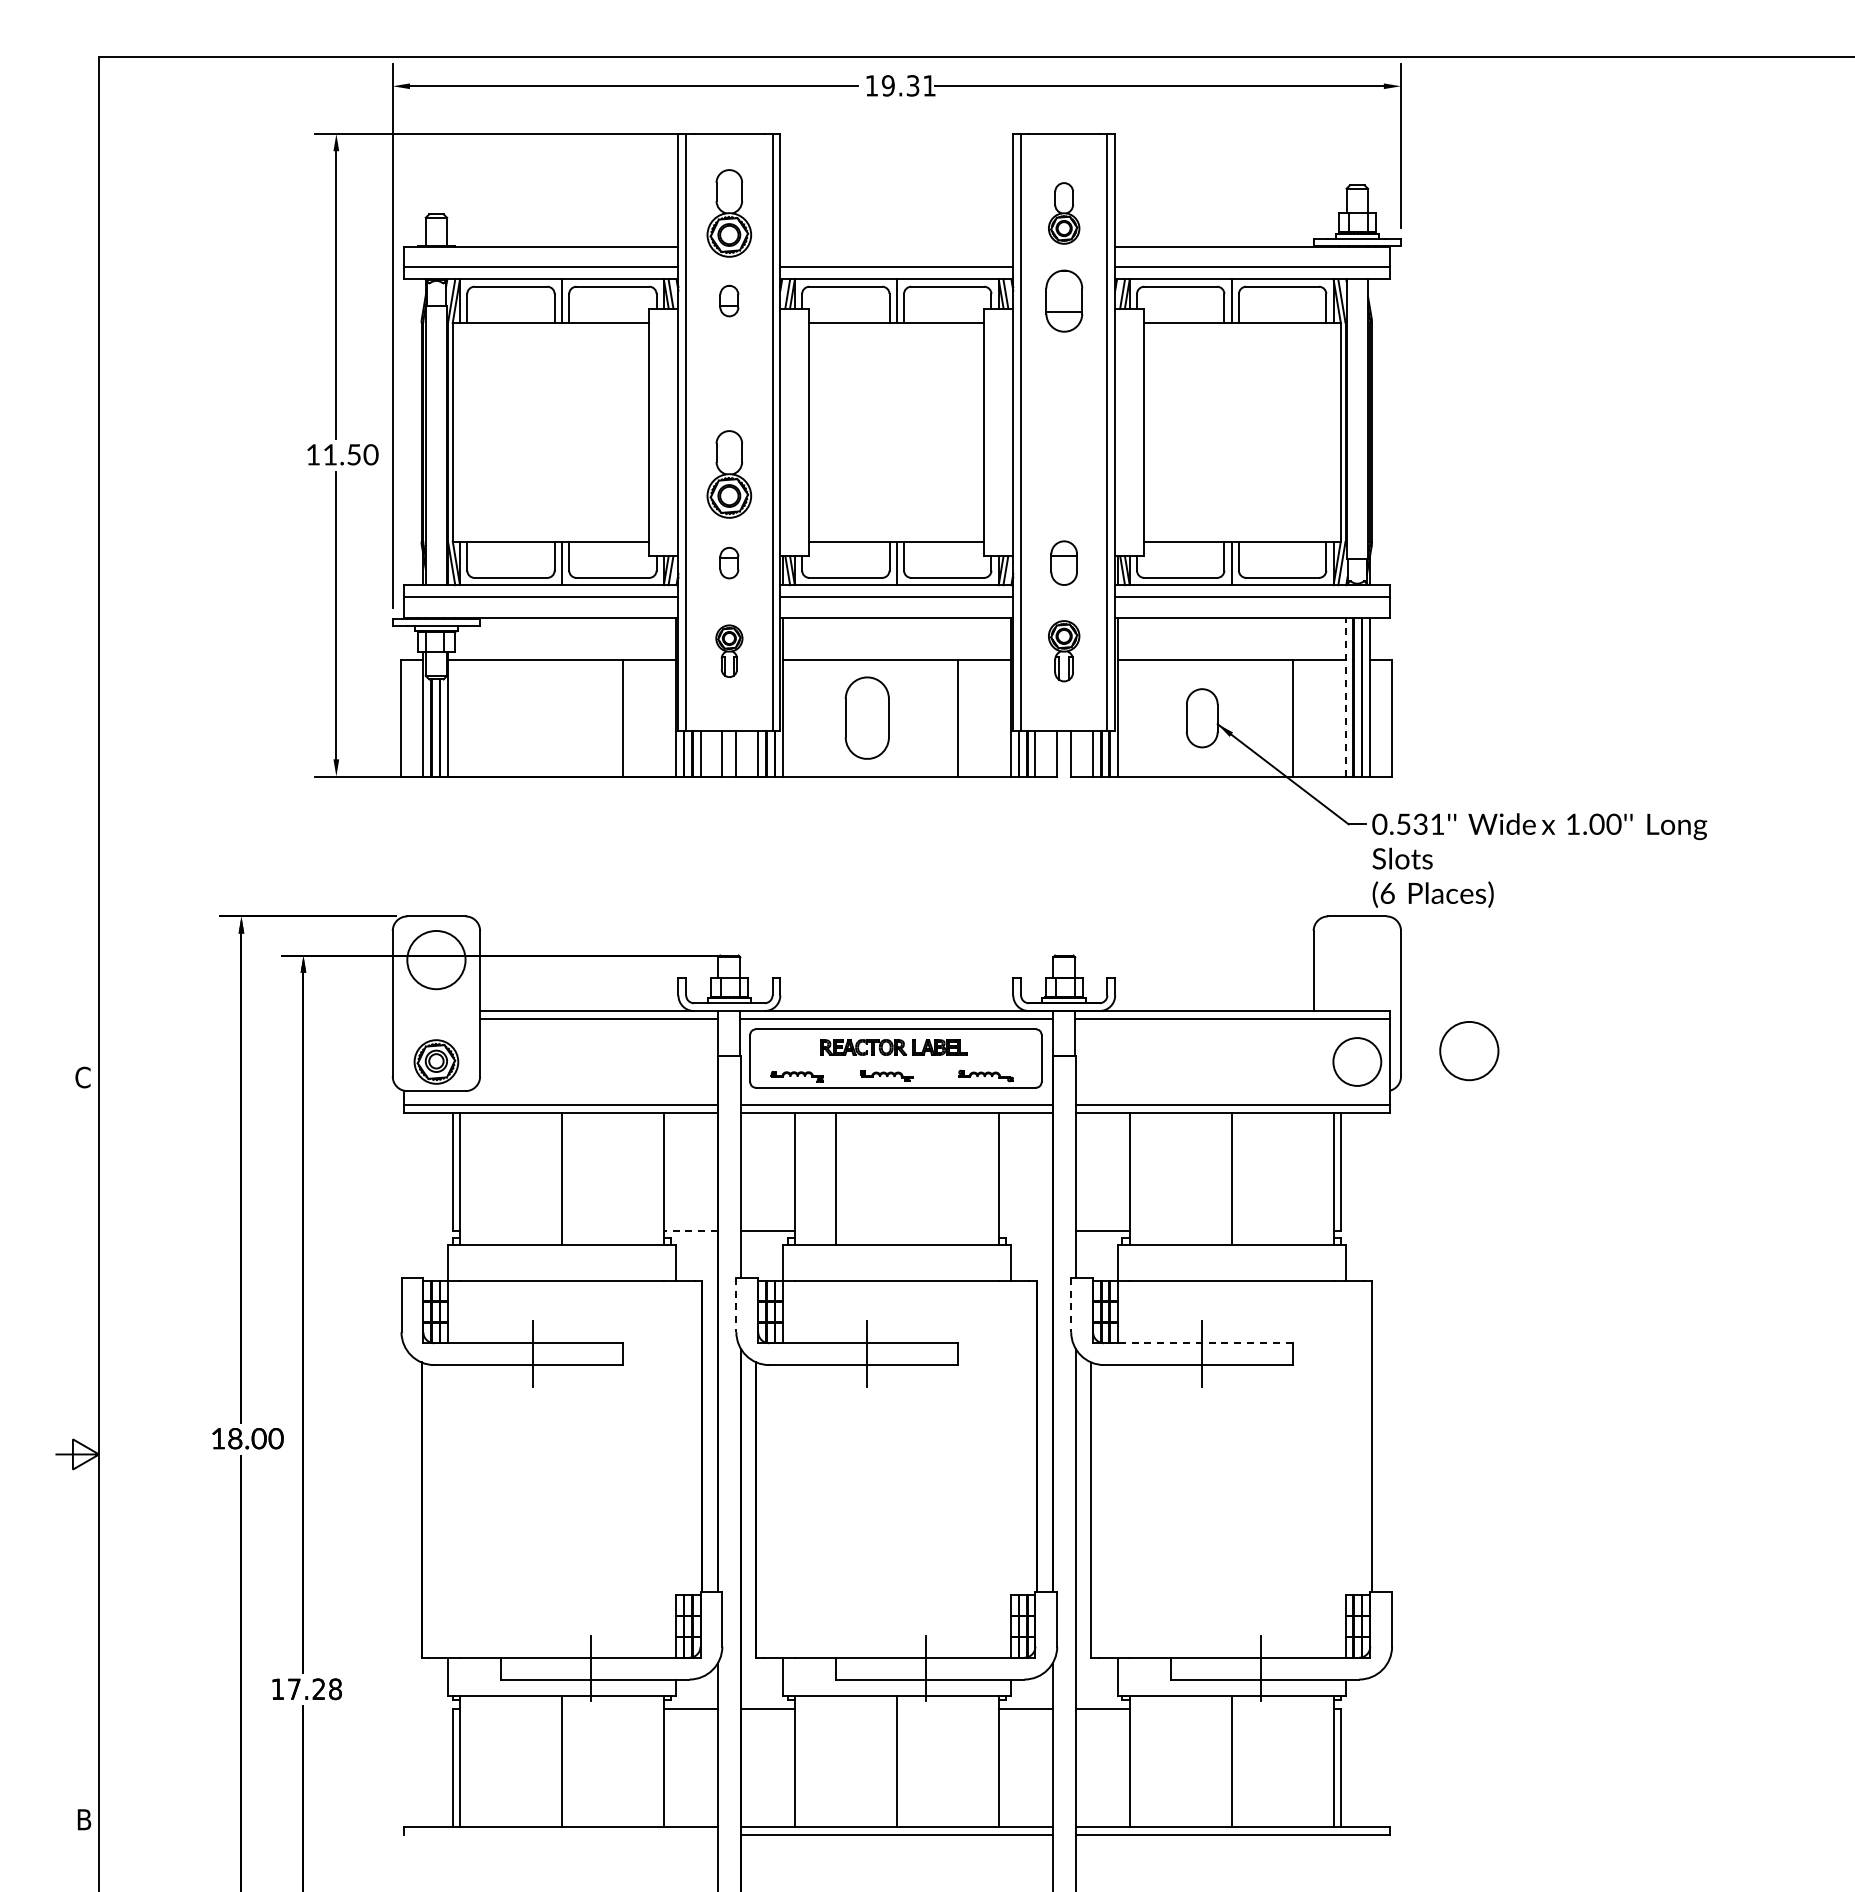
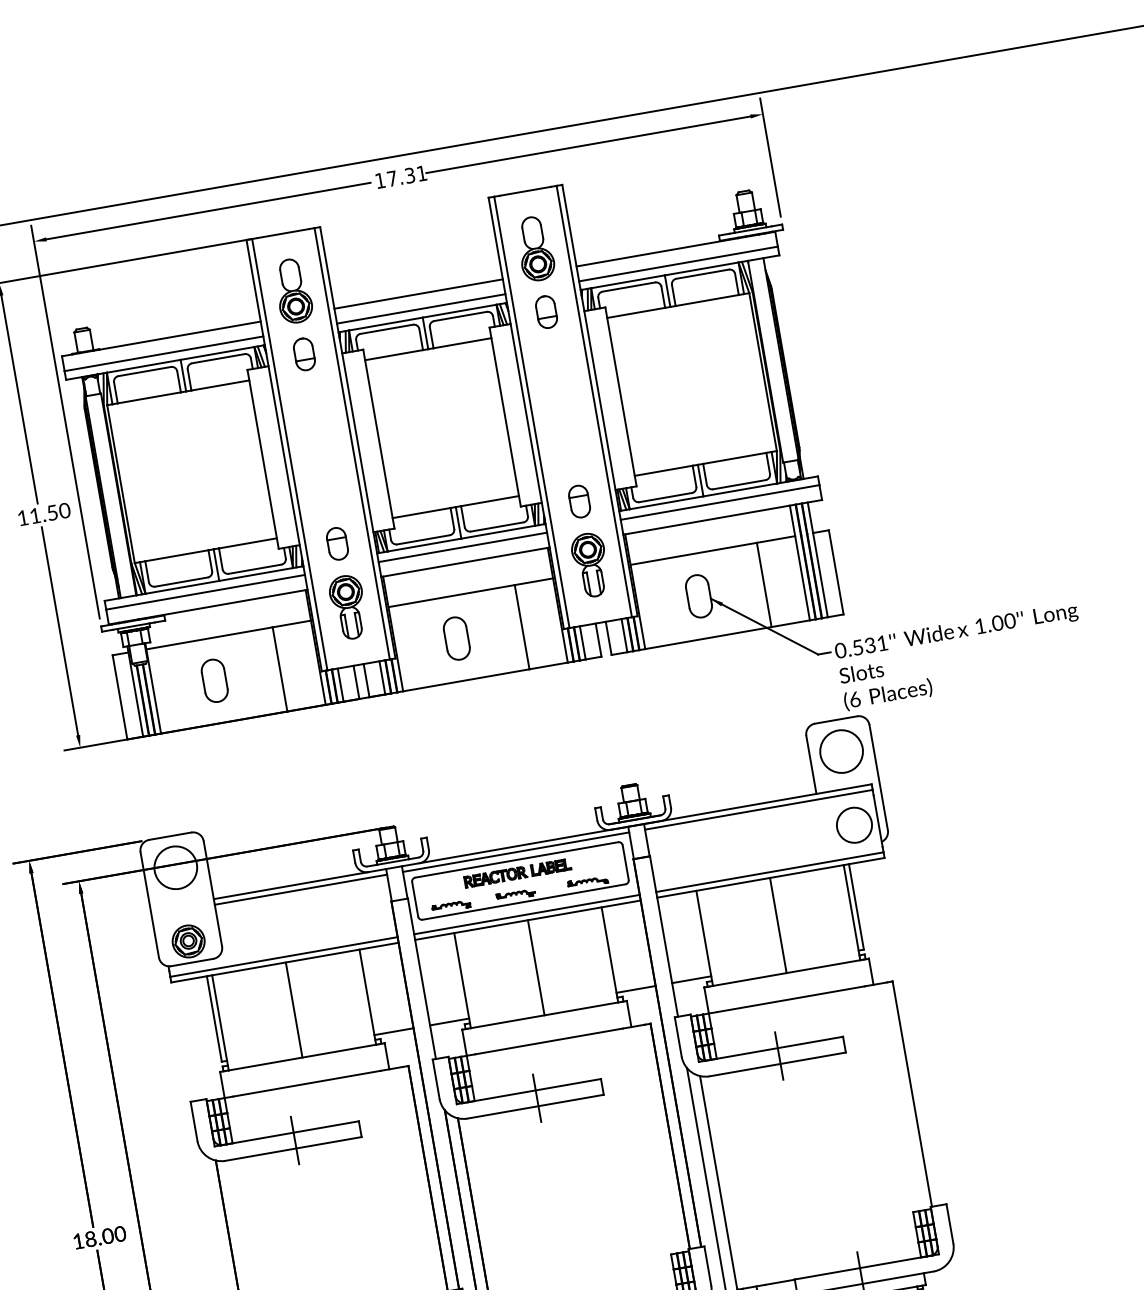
text: (887, 85) -> (391, 178), 19.31 -> 17.31
part: (1063, 213) -> (534, 248), size x1.43
line: (896, 246) -> (418, 293), added
part: (729, 300) -> (304, 353), size x1.43
part: (1063, 300) -> (545, 311), size x0.71
part: (729, 474) -> (326, 479), removed
part: (729, 562) -> (337, 543), size x1.43
part: (729, 651) -> (348, 607), size x1.67
part: (1063, 651) -> (590, 565), size x1.43
line: (1345, 696) -> (799, 562), dashed -> solid
part: (532, 718) -> (214, 681), added
part: (867, 718) -> (456, 638), size x0.71
circle: (1469, 1051) -> (841, 751), moved
line: (835, 1178) -> (535, 967), moved
line: (690, 1231) -> (393, 1031), dashed -> solid
line: (1025, 1231) -> (635, 989), added
line: (736, 1305) -> (436, 1079), dashed -> solid
line: (1071, 1305) -> (678, 1037), dashed -> solid
line: (1197, 1343) -> (774, 1048), dashed -> solid

